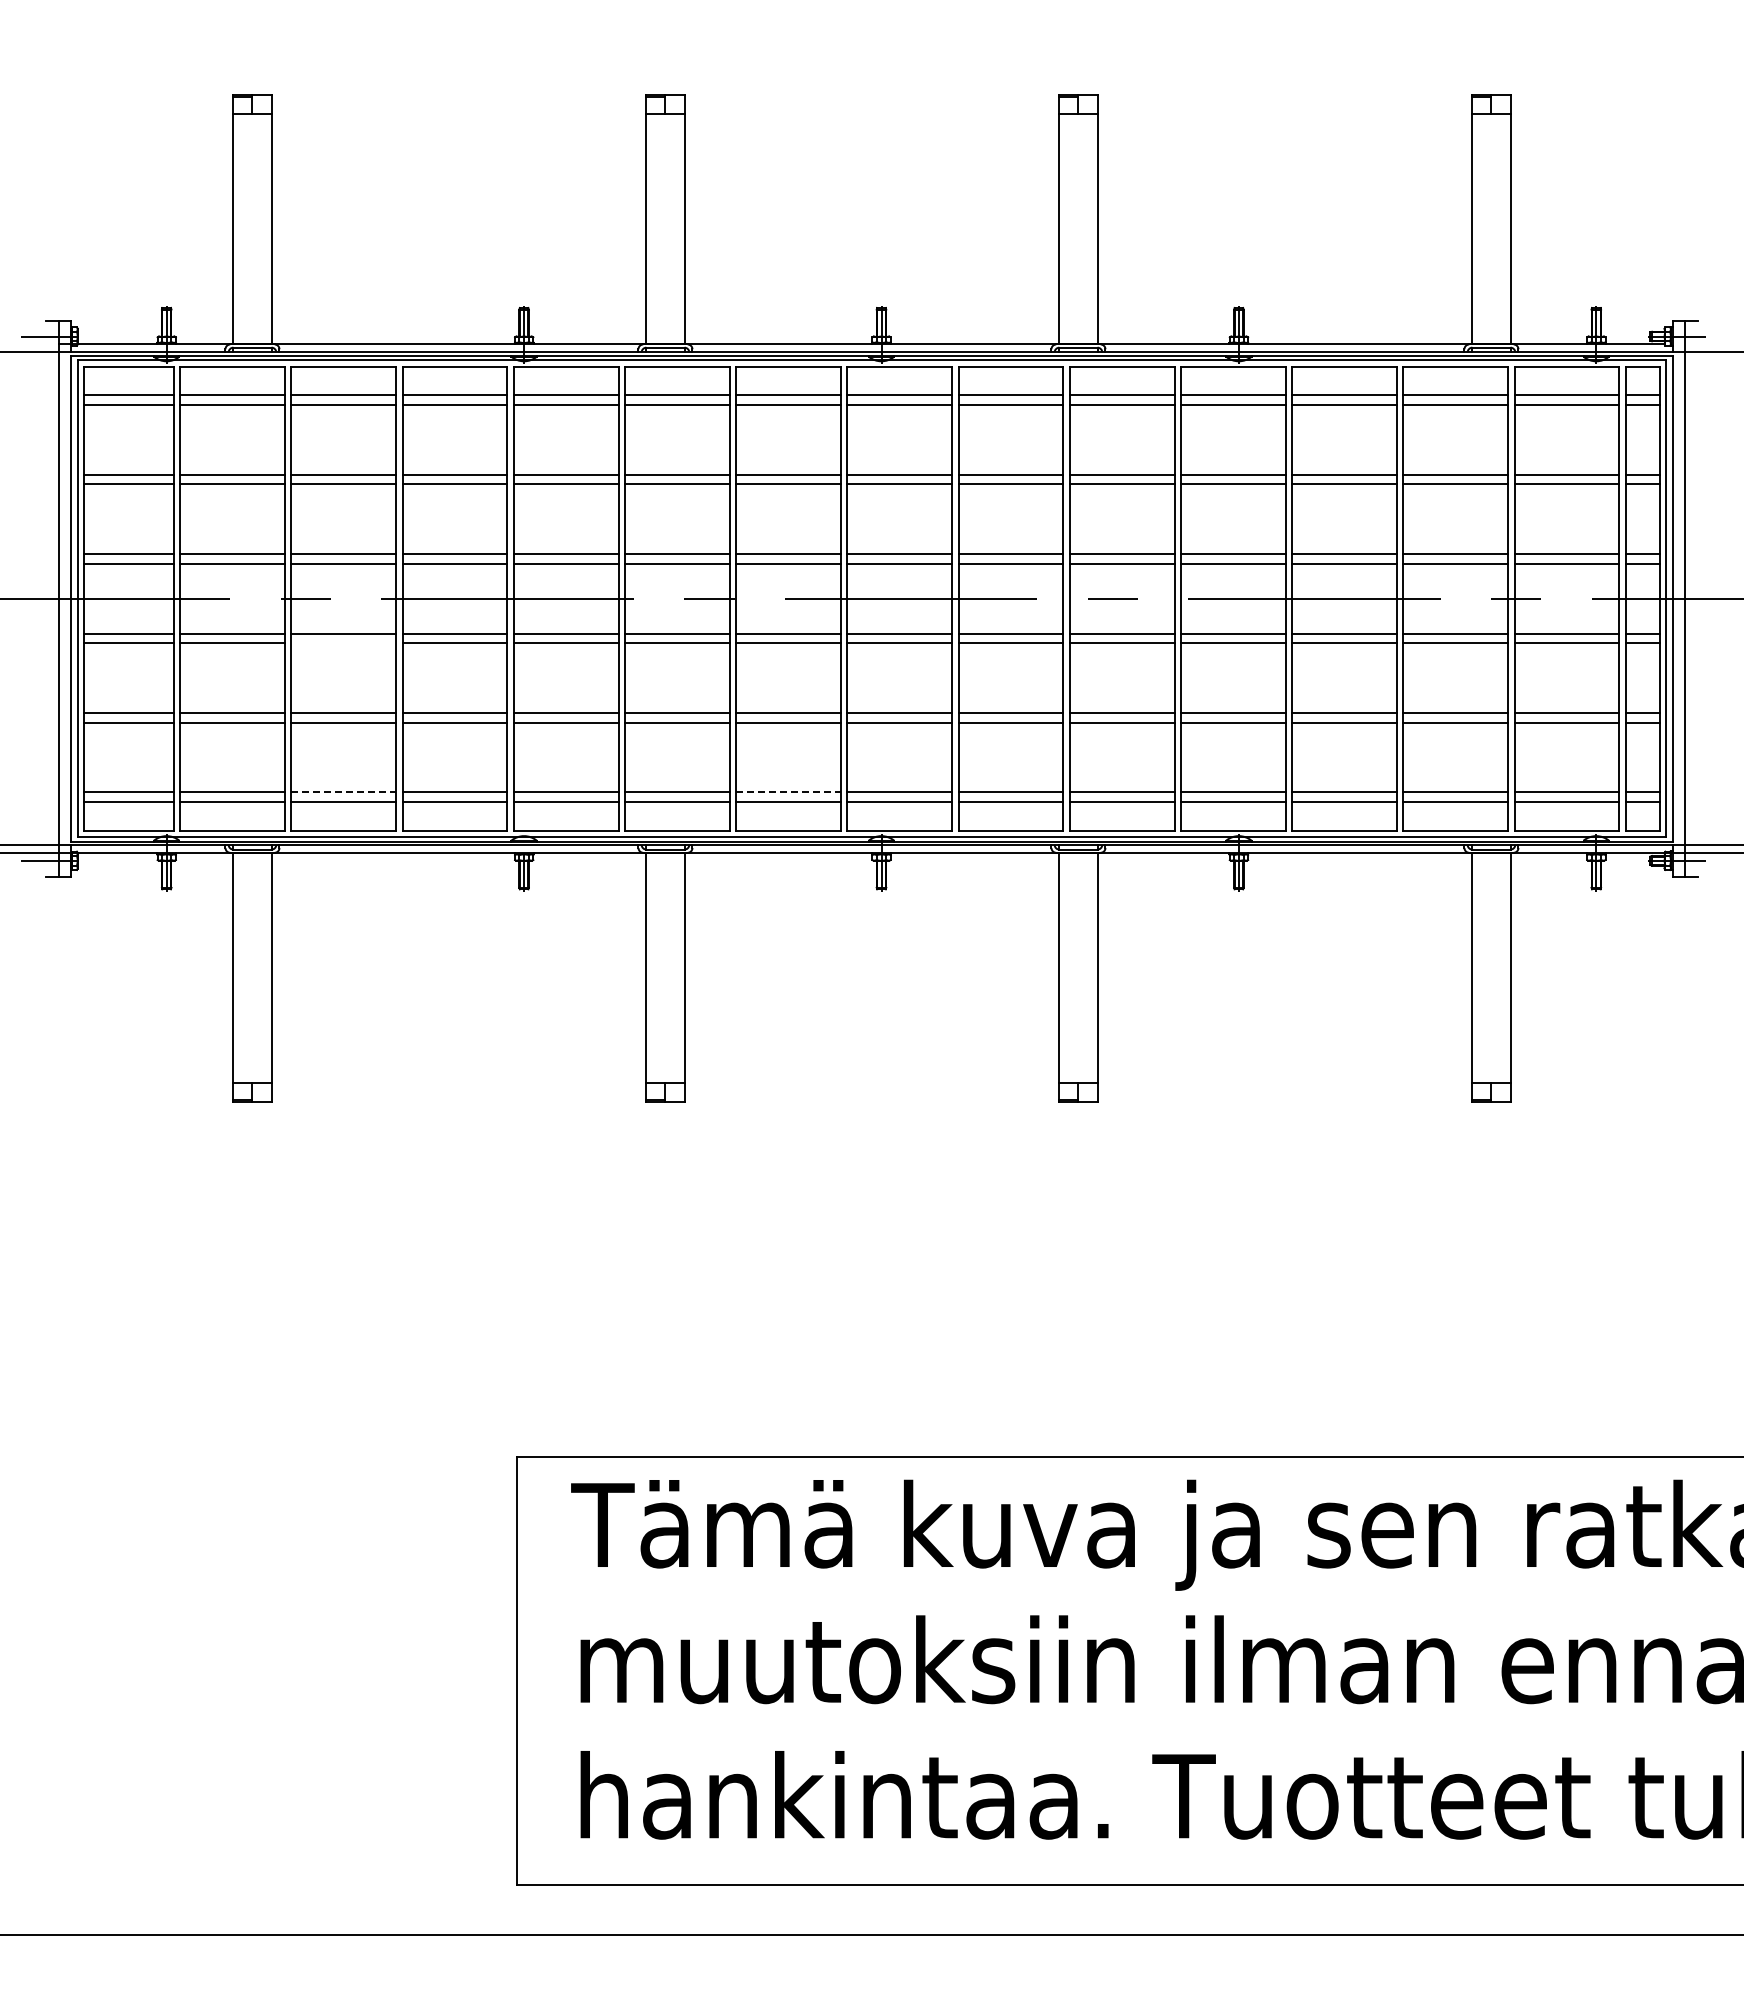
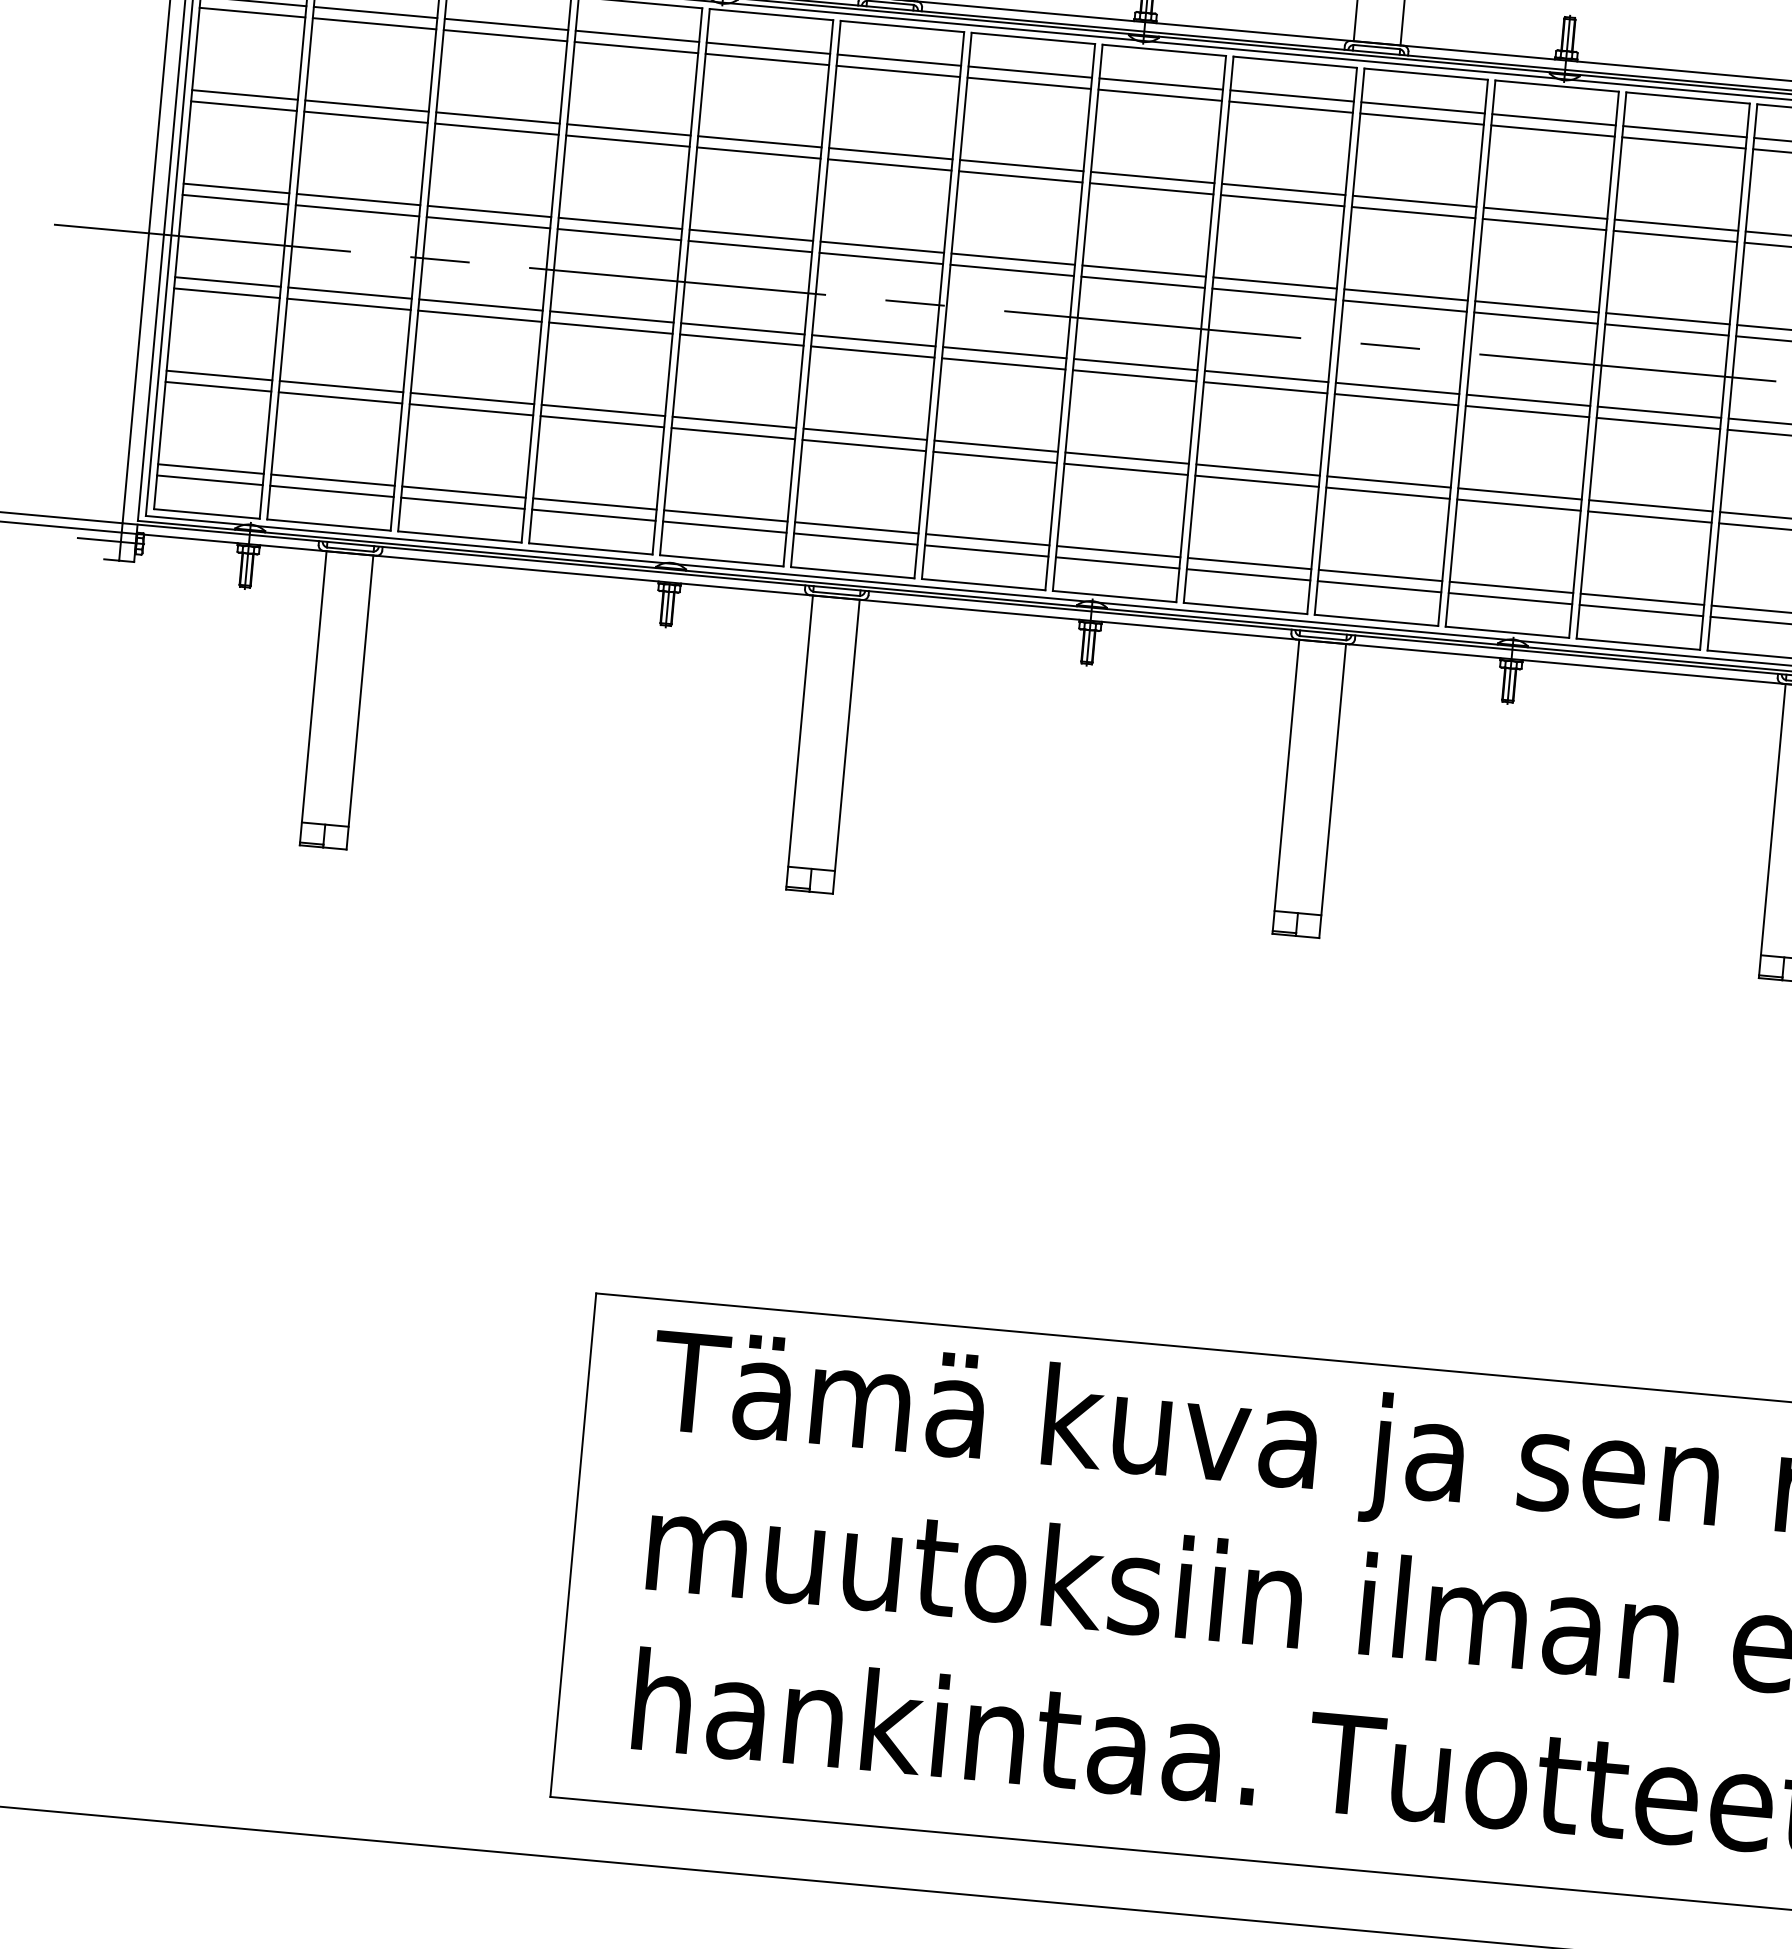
line: (343, 643) -> (479, 316), added
line: (344, 792) -> (464, 492), dashed -> solid
line: (789, 792) -> (988, 539), dashed -> solid

